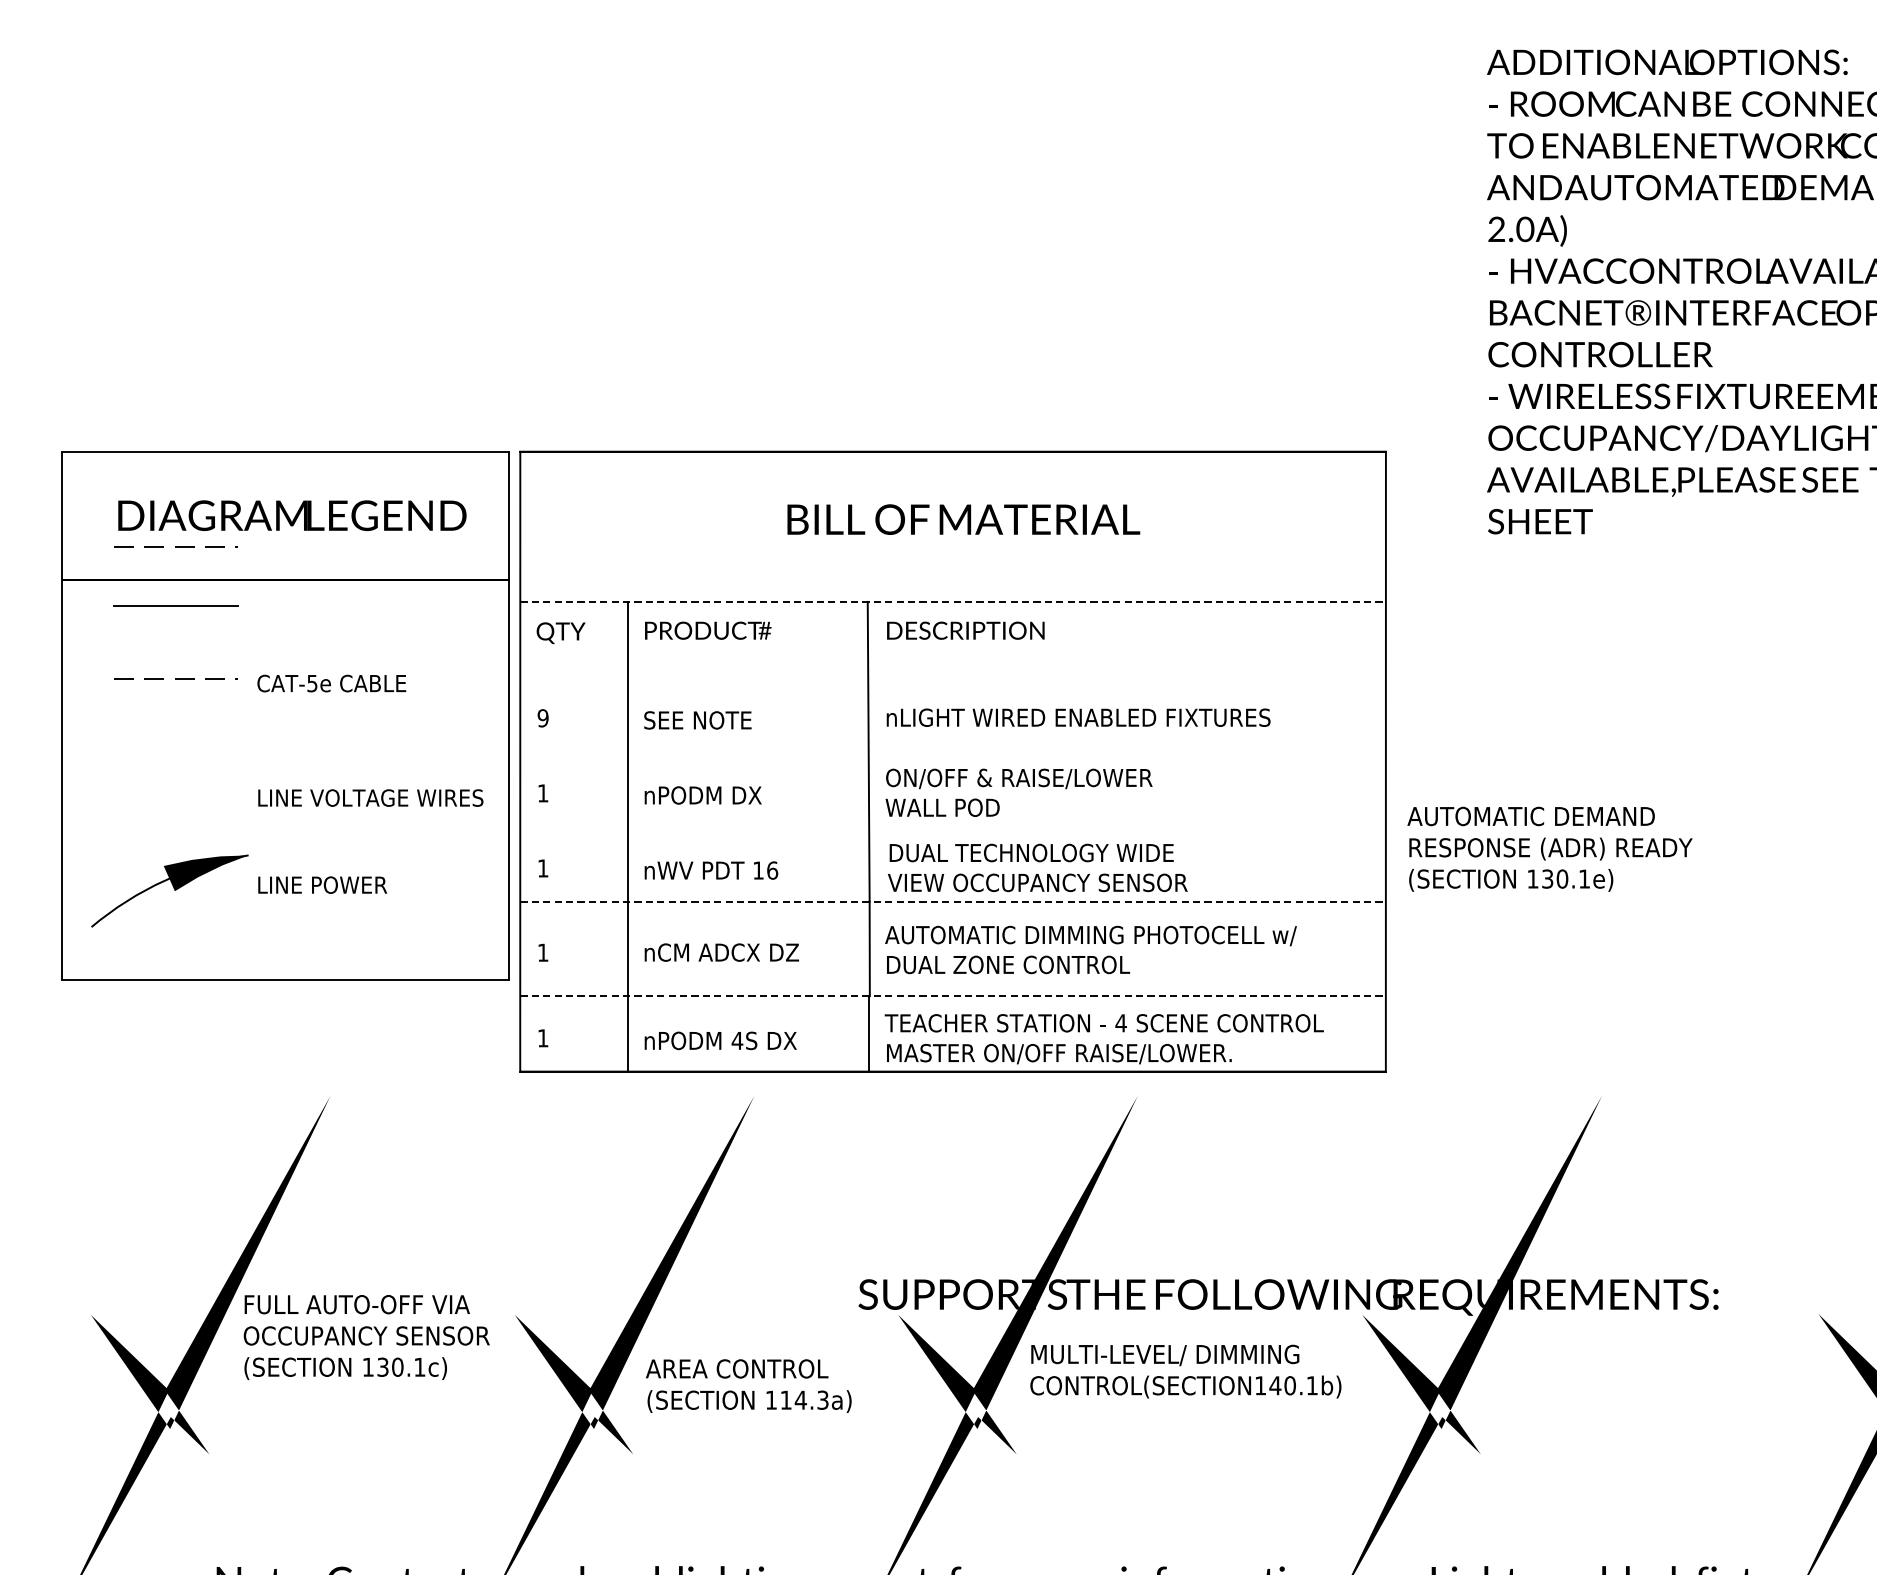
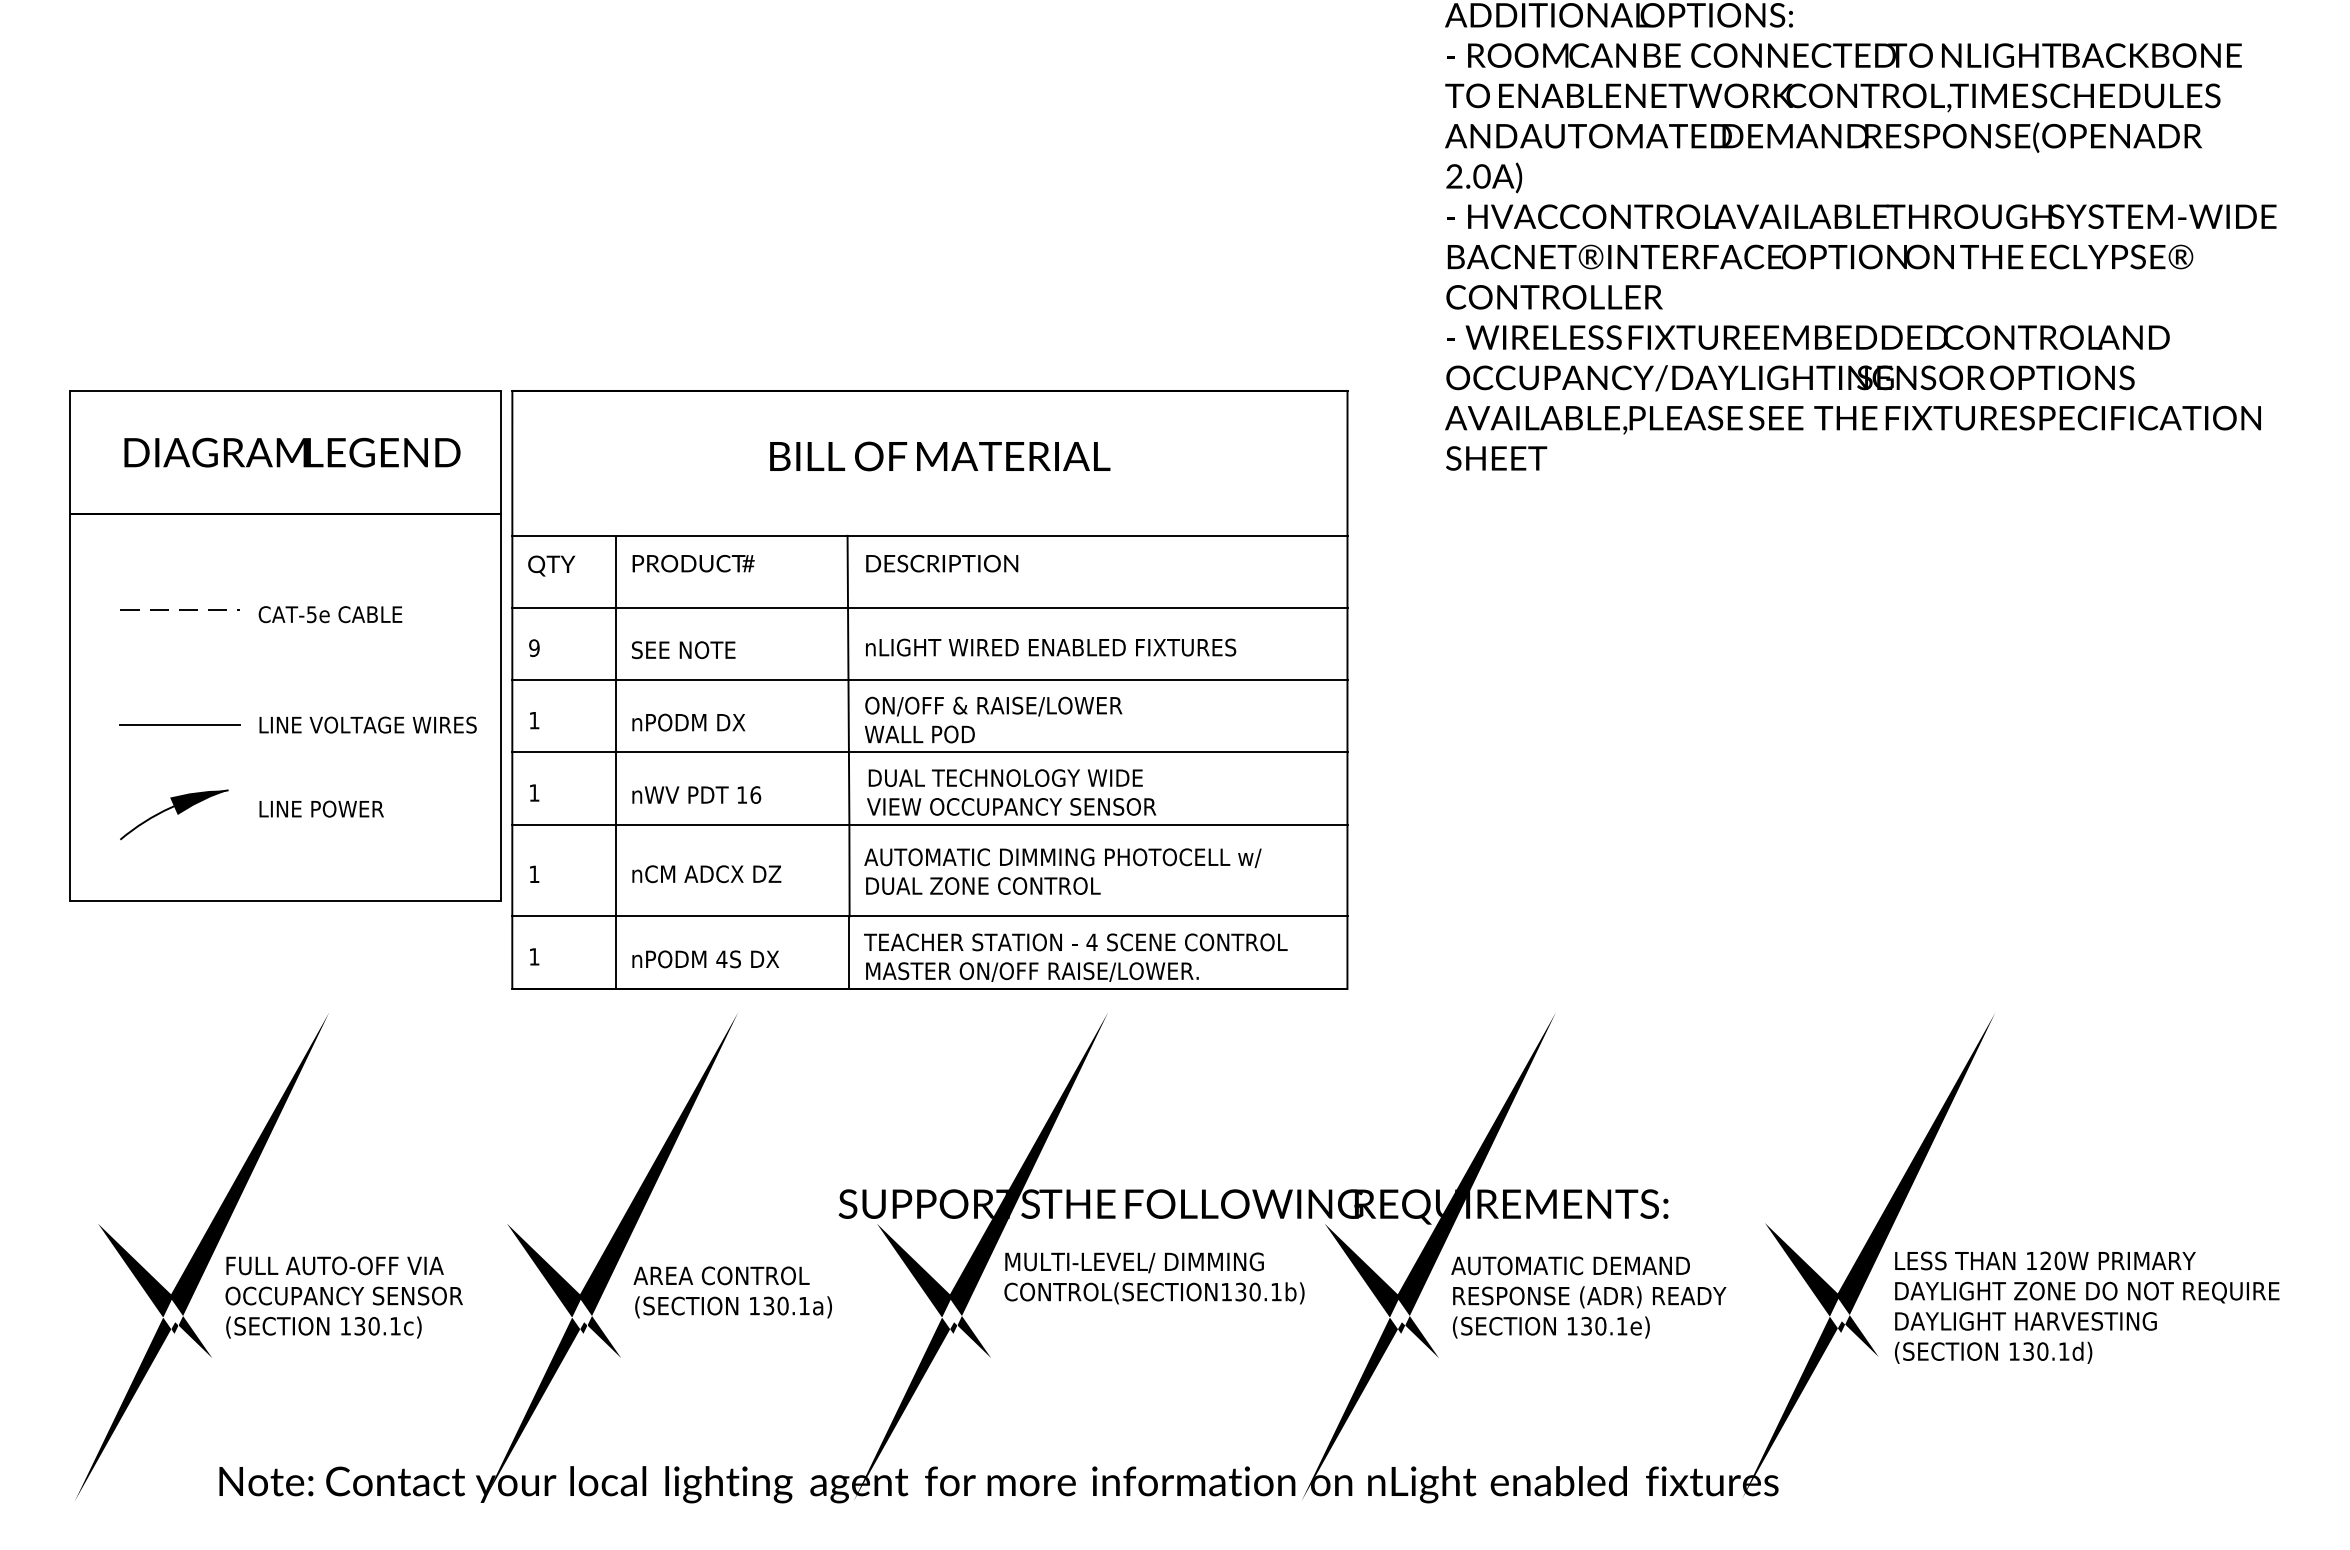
line: (175, 546) -> (179, 482), removed
line: (952, 601) -> (929, 535), dashed -> solid
line: (175, 605) -> (179, 724), moved
line: (952, 676) -> (929, 607), added
line: (952, 751) -> (929, 680), added
line: (952, 826) -> (929, 752), added
text: (1549, 849) -> (1588, 1297), moved
part: (170, 890) -> (174, 814), size x0.71
line: (952, 901) -> (929, 824), dashed -> solid
line: (952, 996) -> (929, 916), dashed -> solid
text: (366, 1337) -> (343, 1297), moved
text: (1275, 1385) -> (1240, 1291), (SECTION140.1b) -> (SECTION130.1b)
text: (804, 1399) -> (786, 1305), 114.3a) -> 130.1a)

